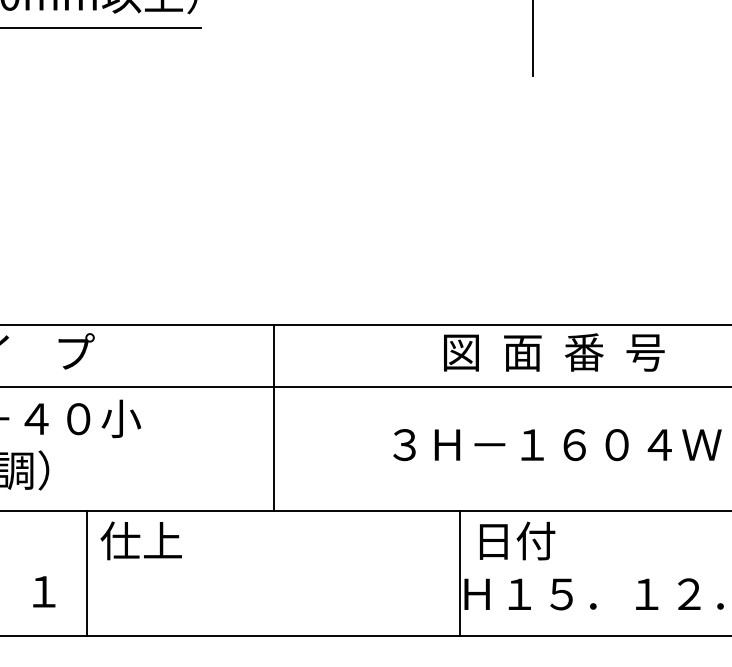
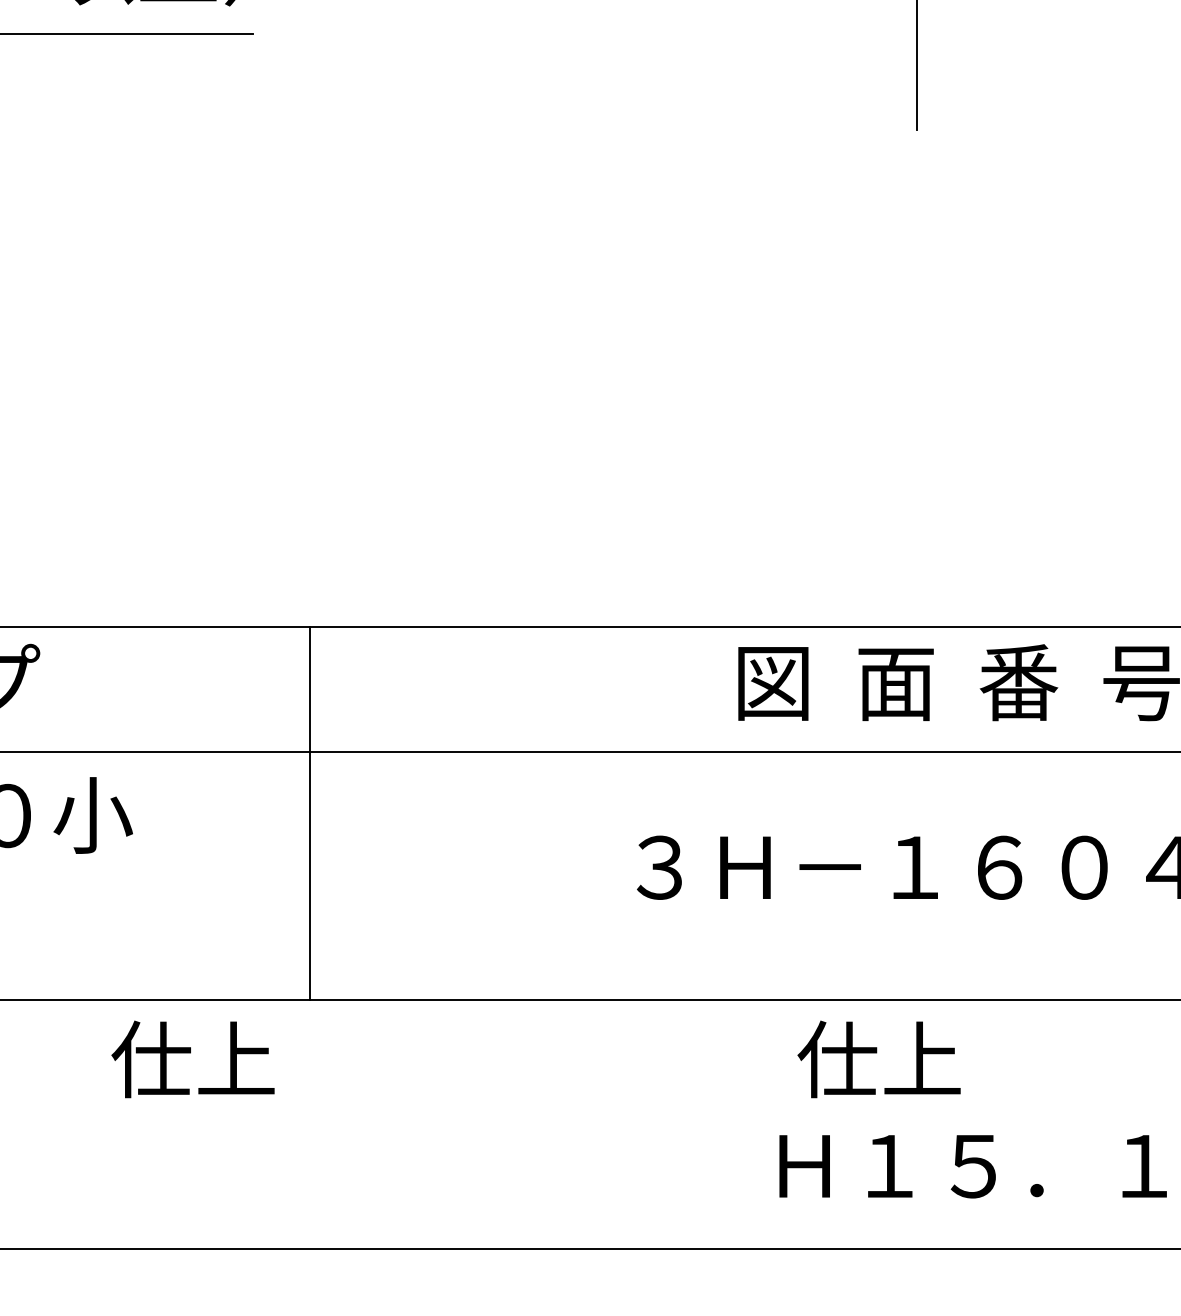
line: (273, 417) -> (309, 812), moved
text: (140, 540) -> (191, 1058), moved
text: (514, 540) -> (879, 1058), 日付 -> 仕上
line: (87, 573) -> (25, 1124), removed
line: (460, 573) -> (771, 1124), removed

